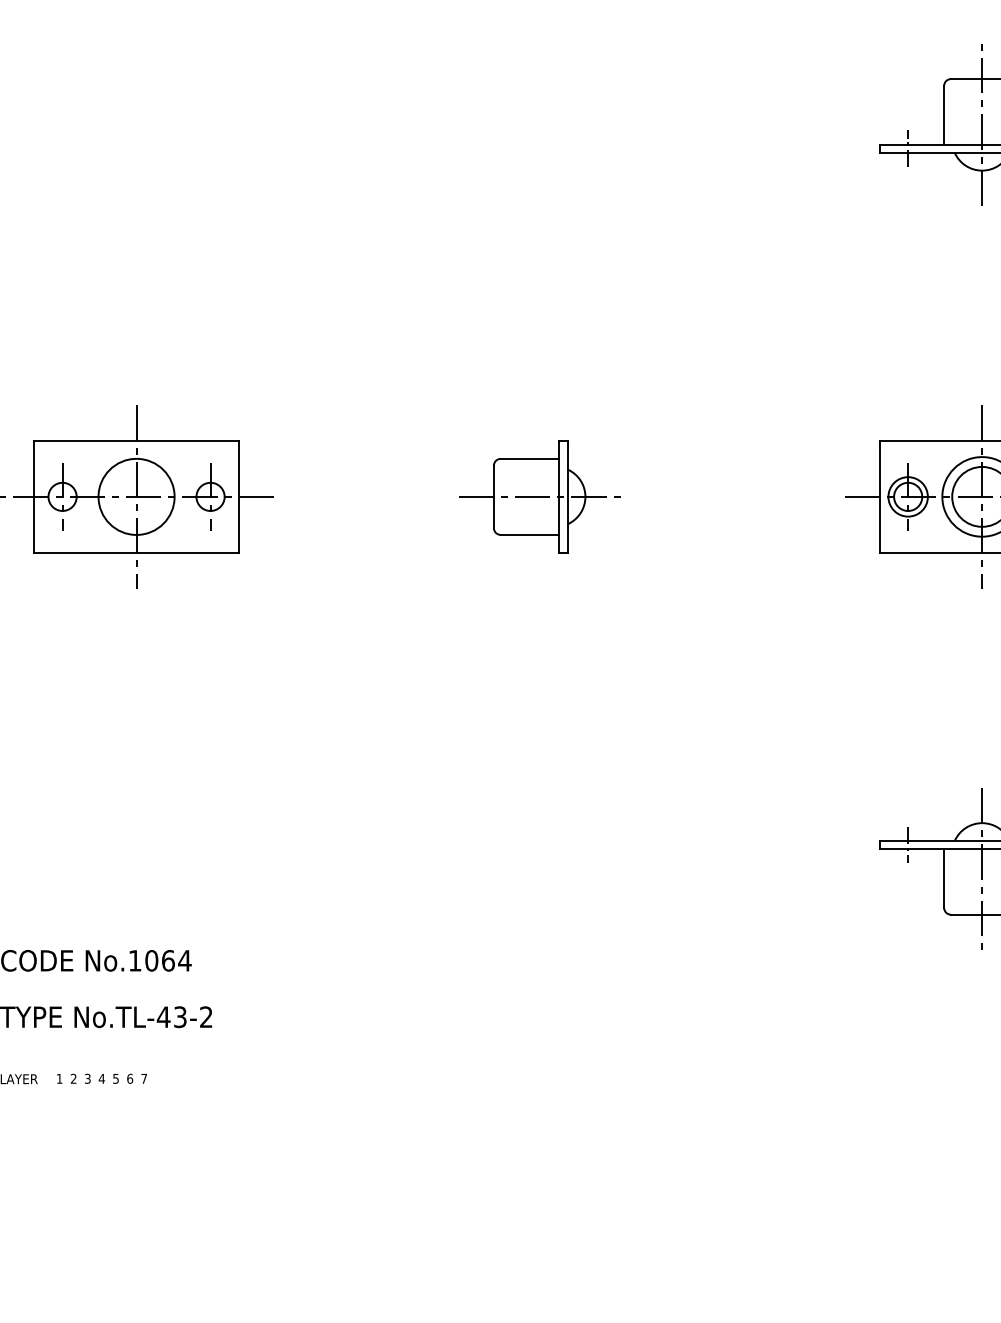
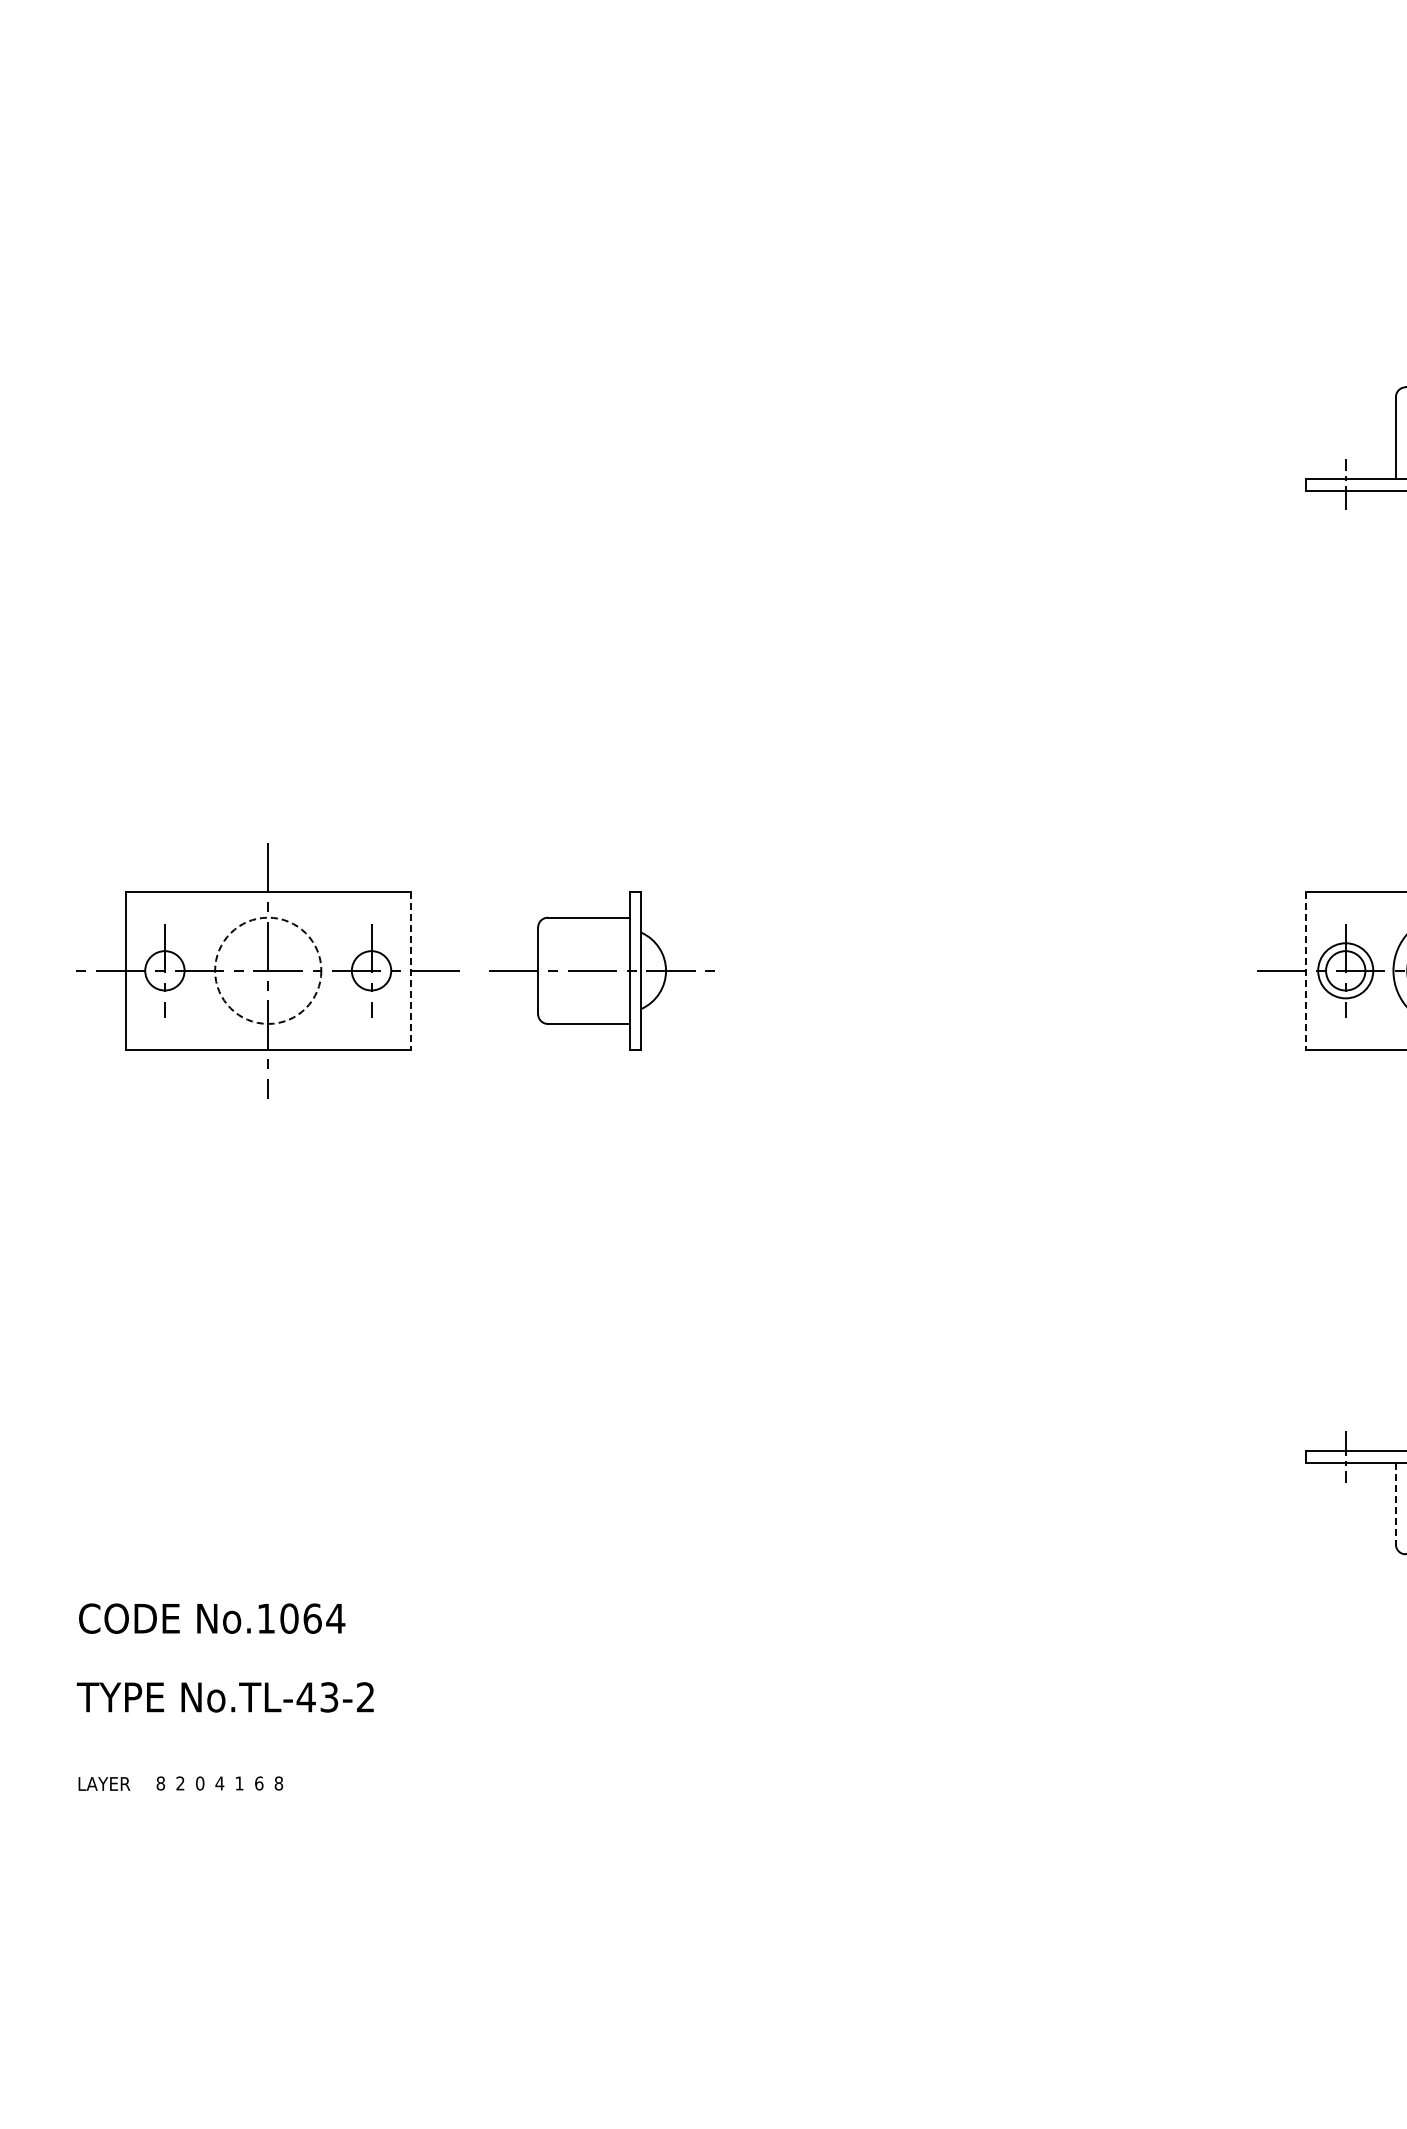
circle: (136, 496) -> (268, 970), solid -> dashed
line: (238, 496) -> (410, 970), solid -> dashed
part: (539, 496) -> (601, 970), moved
line: (880, 496) -> (1306, 970), solid -> dashed
line: (943, 878) -> (1395, 1503), solid -> dashed
text: (59, 1078) -> (160, 1783), 1 -> 8
text: (88, 1078) -> (200, 1783), 3 -> 0
text: (115, 1078) -> (239, 1783), 5 -> 1
text: (143, 1078) -> (278, 1783), 7 -> 8

